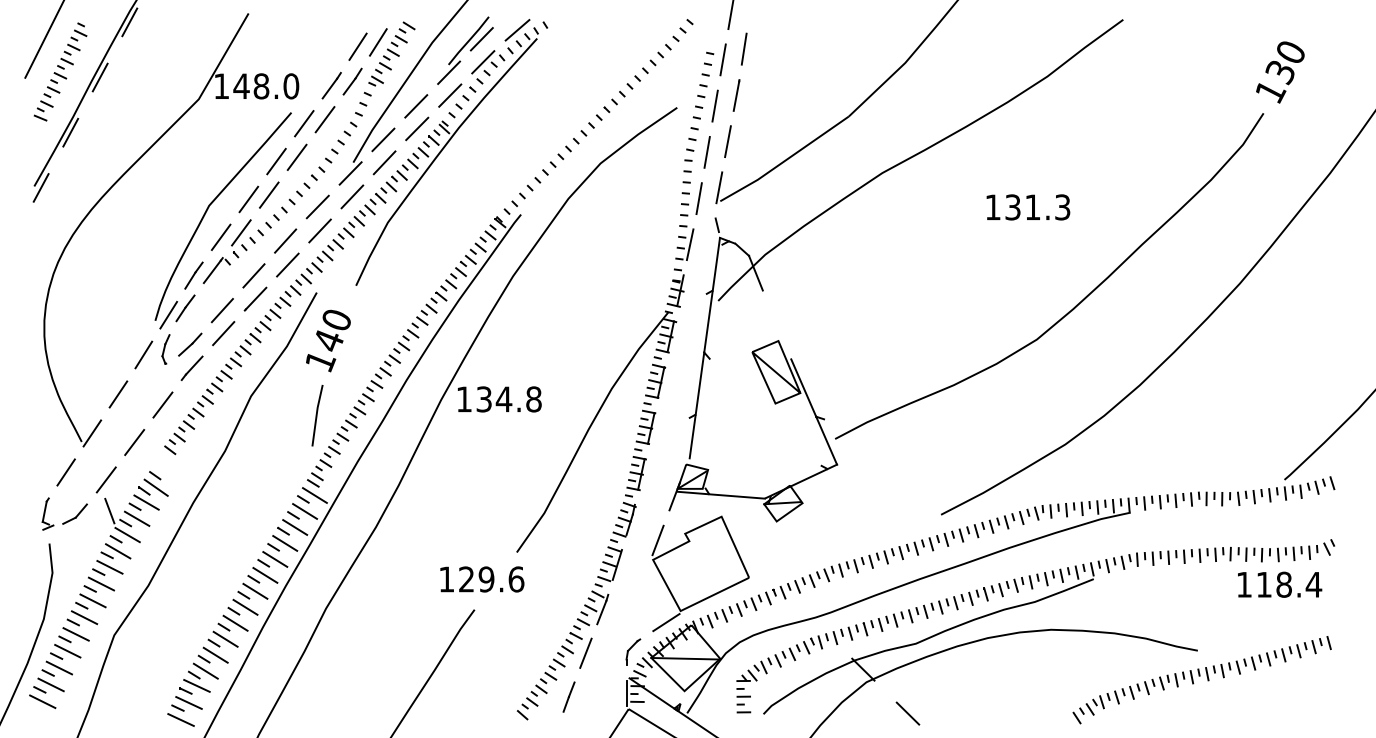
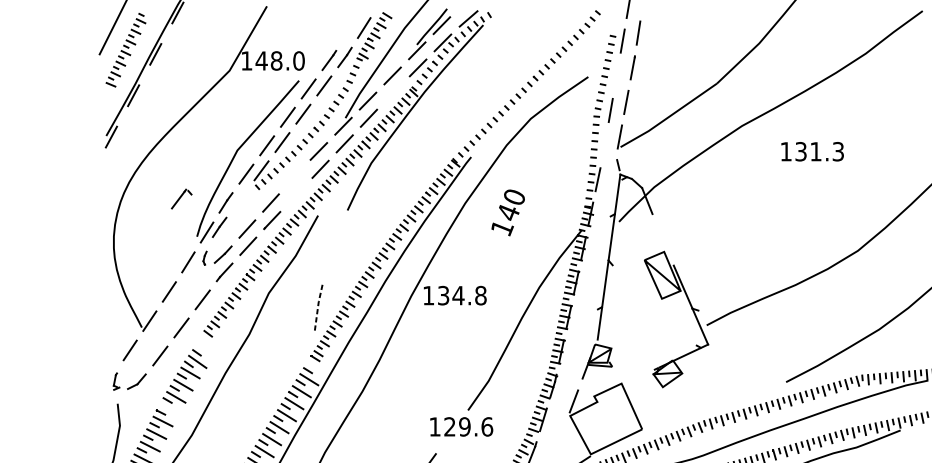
line: (357, 46) -> (348, 31), removed
line: (714, 105) -> (616, 75), removed
line: (417, 128) -> (393, 92), removed
line: (698, 198) -> (604, 145), removed
text: (1028, 207) -> (812, 151), moved
line: (285, 240) -> (294, 176), removed
line: (287, 264) -> (296, 194), removed
part: (216, 270) -> (181, 199), moved
text: (328, 340) -> (508, 212), moved
part: (165, 349) -> (204, 258), size x0.6
line: (316, 415) -> (317, 307), solid -> dashed
line: (314, 495) -> (316, 367), removed
line: (736, 496) -> (632, 368), removed
line: (109, 510) -> (162, 378), removed
part: (47, 513) -> (116, 381), size x0.7
line: (118, 551) -> (169, 409), removed
text: (482, 579) -> (461, 426), moved

